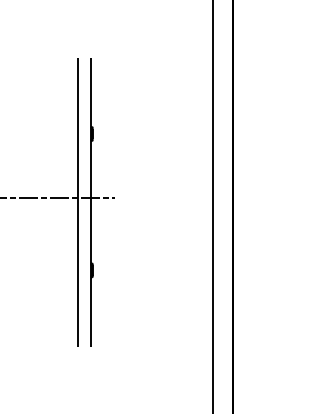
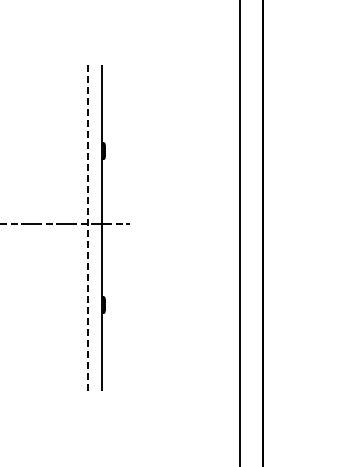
line: (77, 202) -> (87, 228), solid -> dashed

